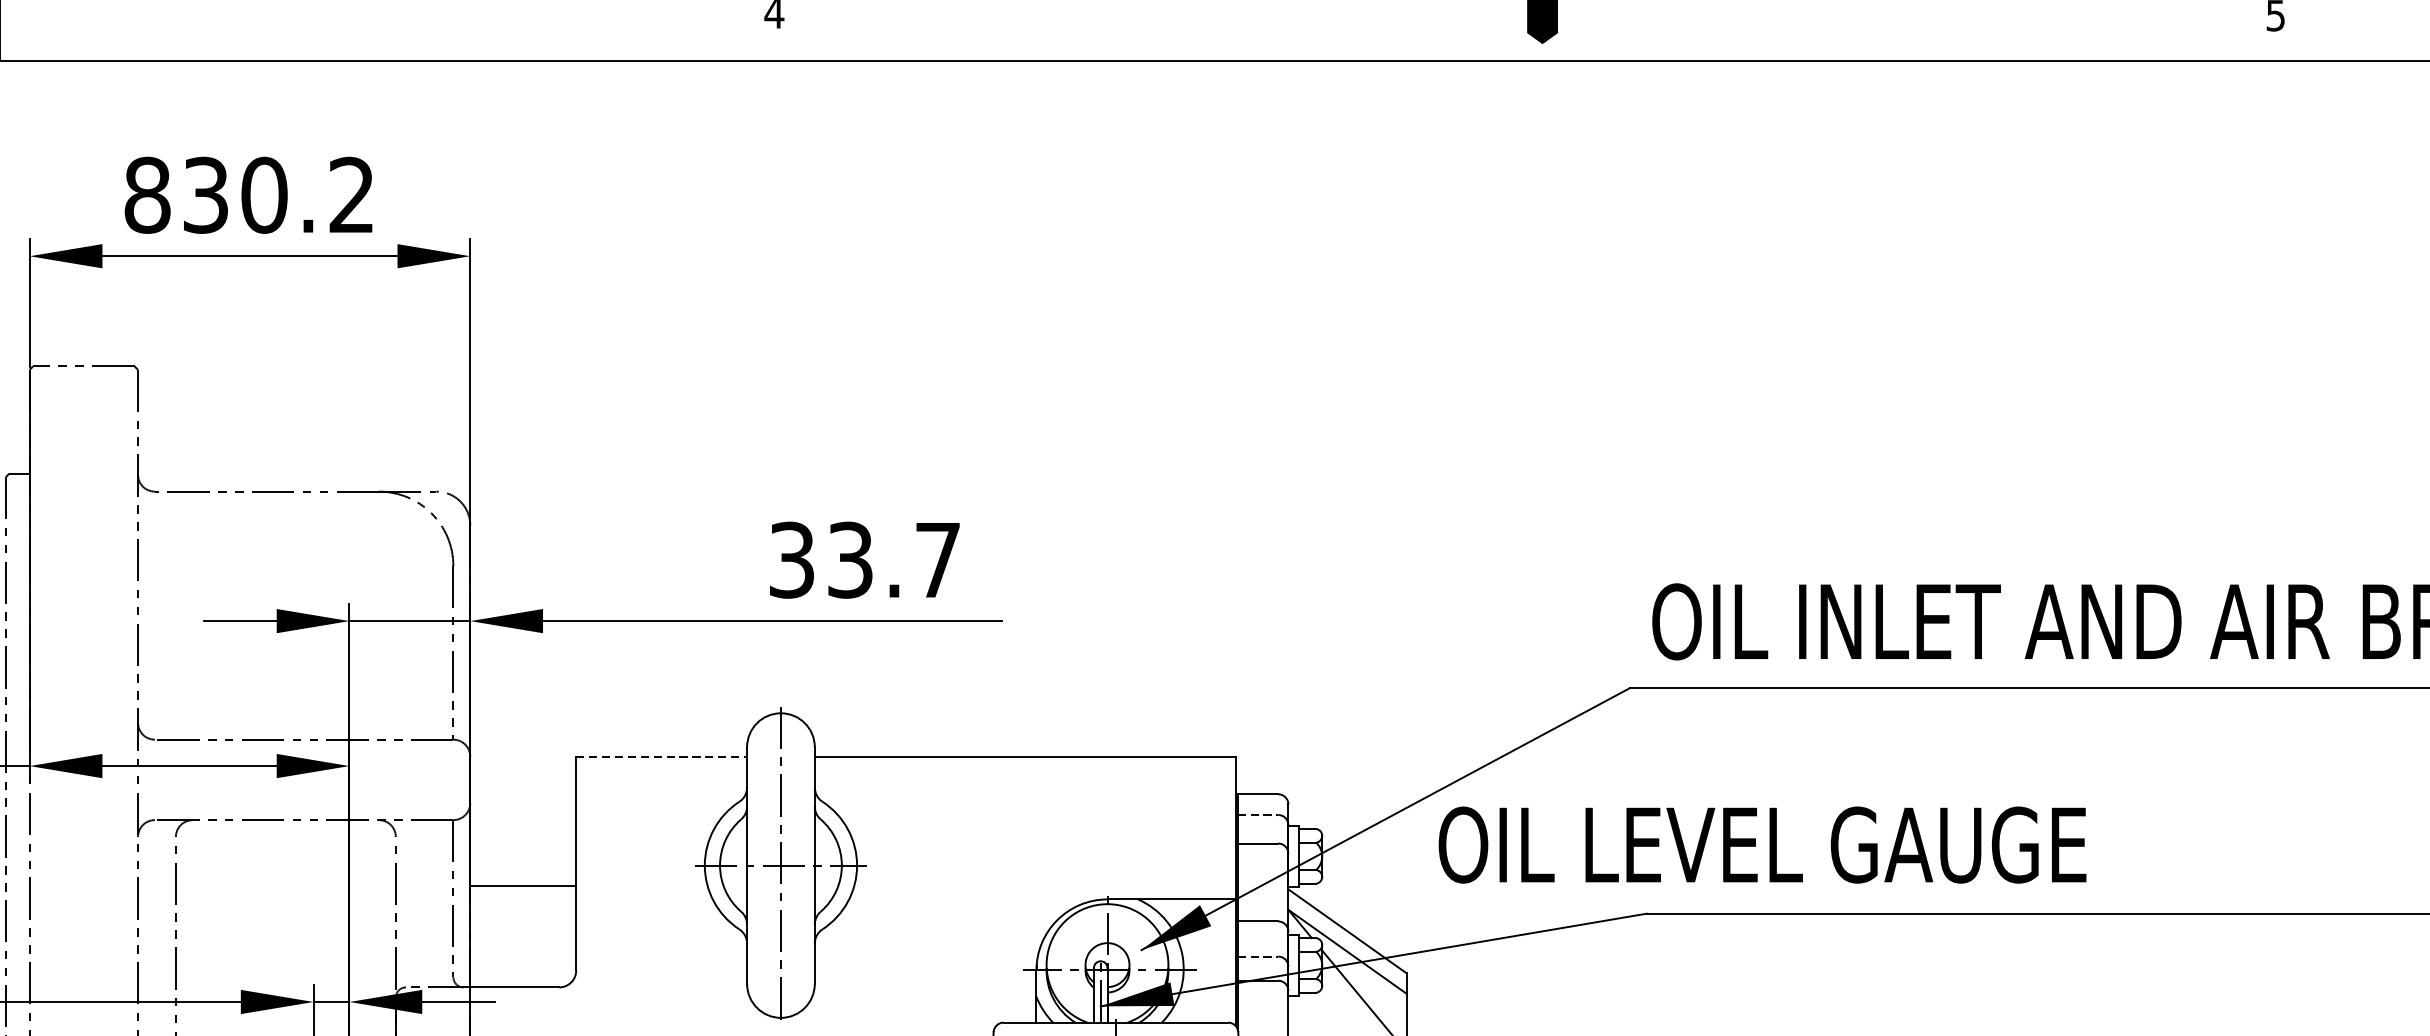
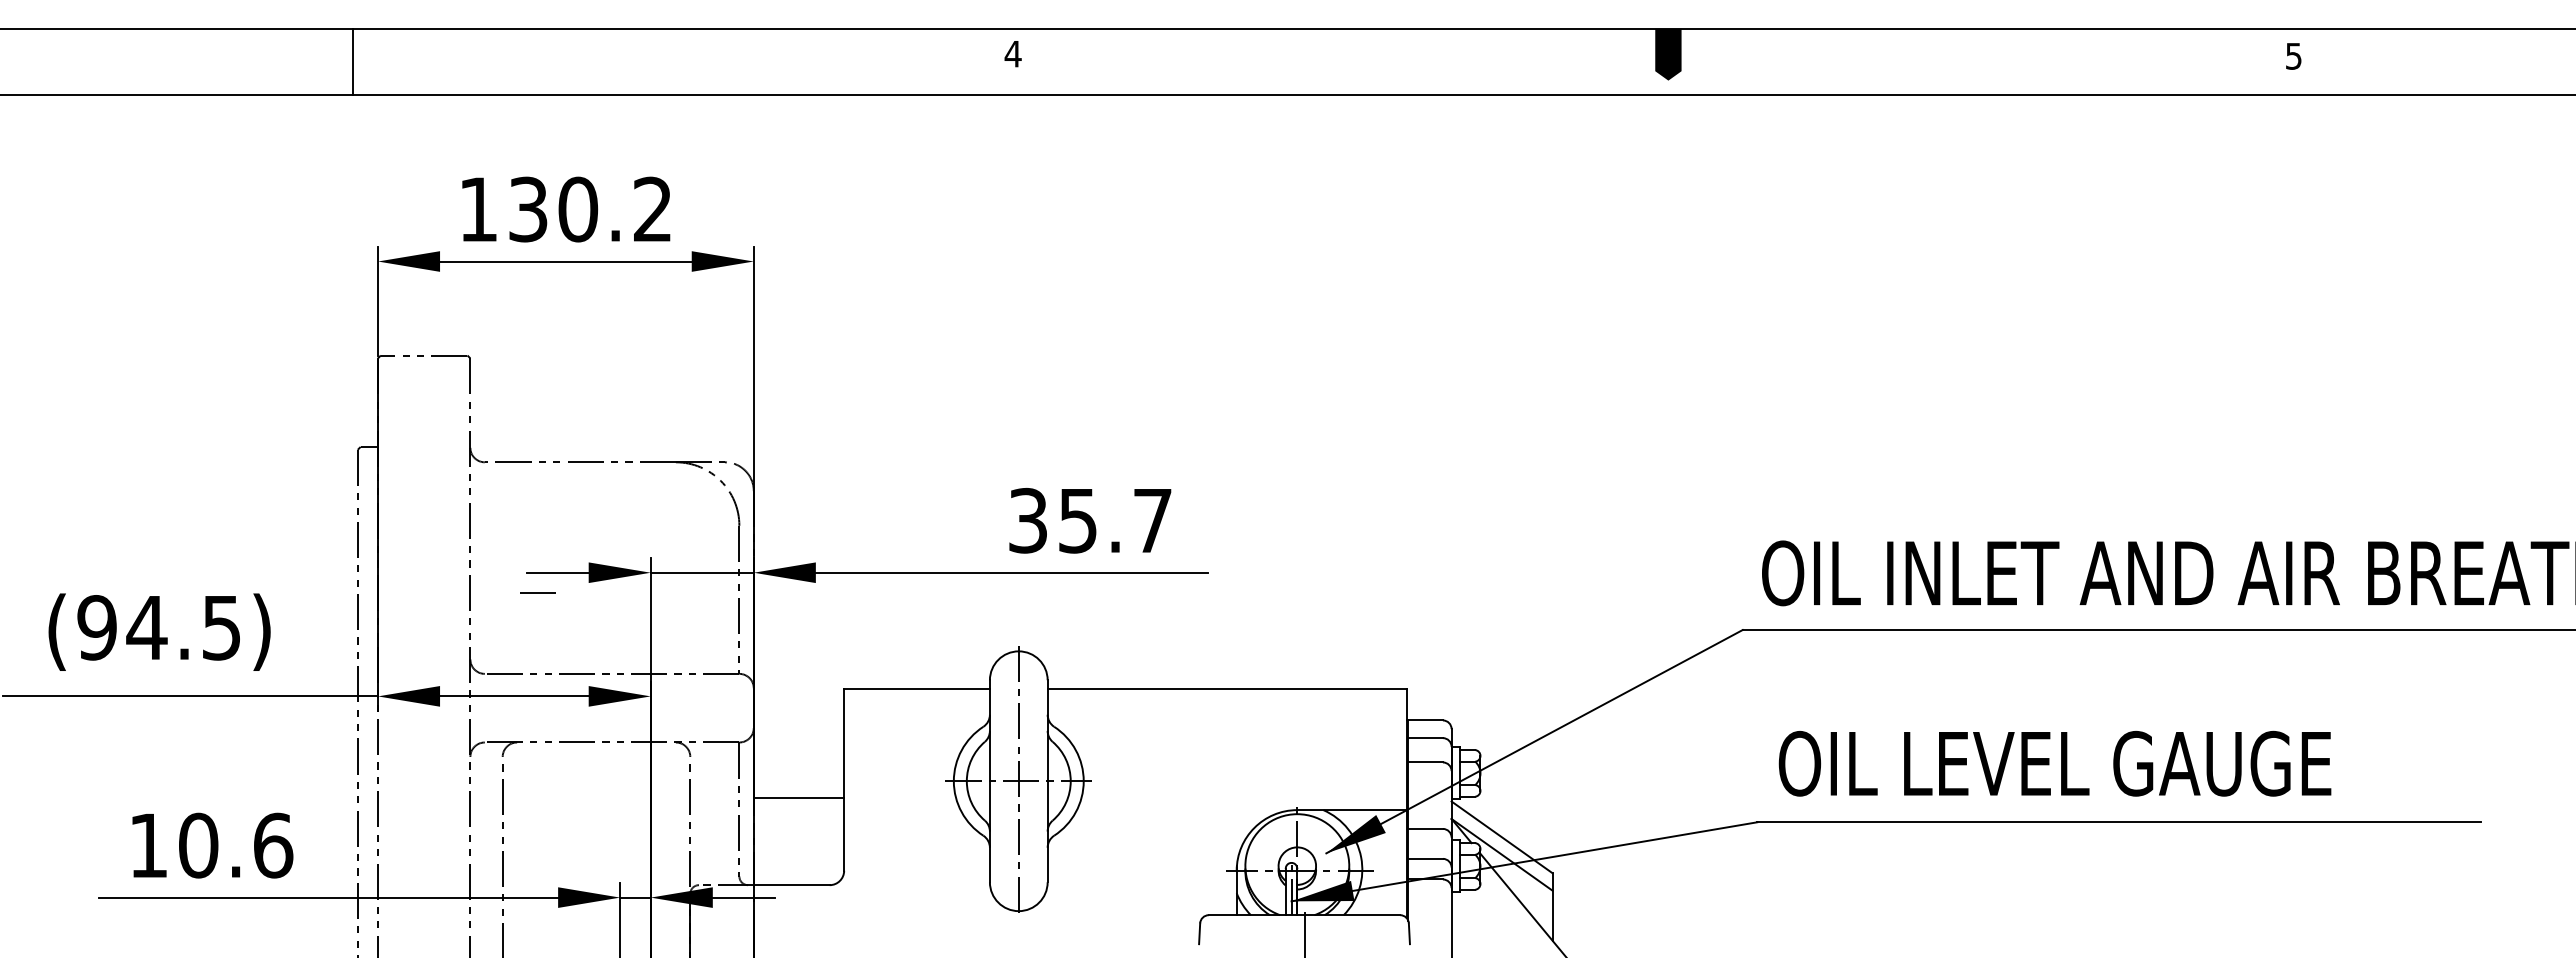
text: (147, 195) -> (478, 209), 830.2 -> 130.2
text: (849, 559) -> (1077, 520), 33.7 -> 35.7
line: (216, 644) -> (537, 592), added
line: (662, 756) -> (917, 688), dashed -> solid
line: (1258, 815) -> (1426, 738), dashed -> solid
text: (1761, 844) -> (2054, 763), moved
line: (1258, 956) -> (1426, 858), dashed -> solid

